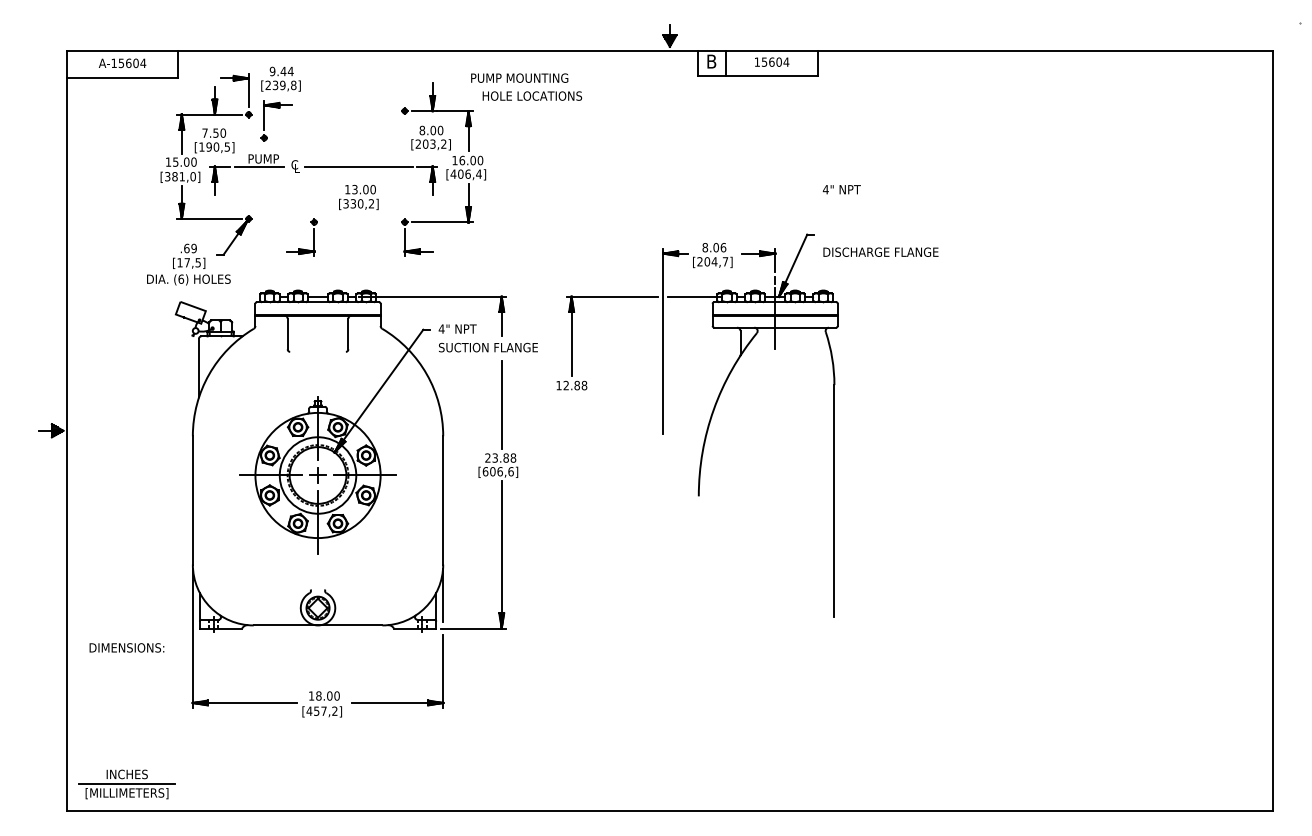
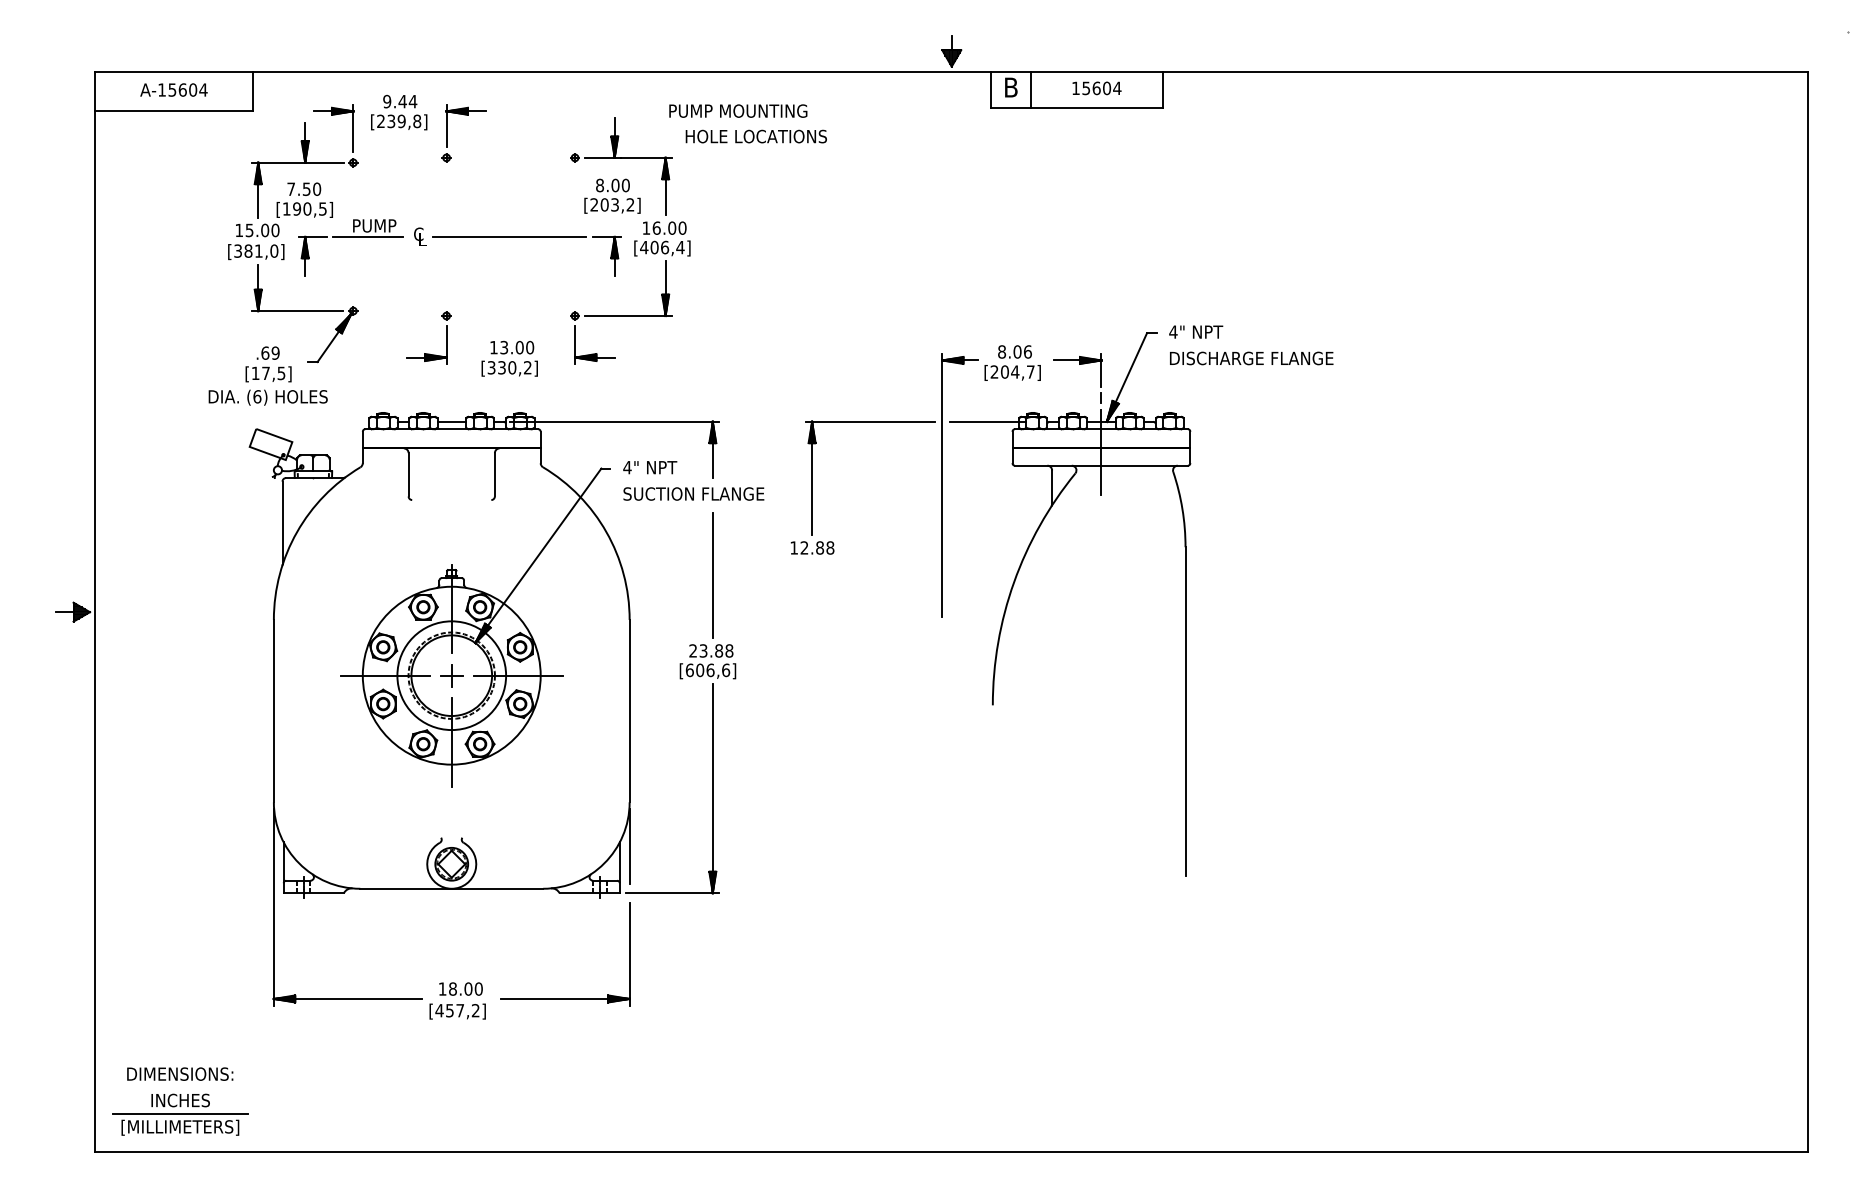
part: (276, 108) -> (463, 115), moved
text: (841, 189) -> (1195, 331), moved
text: (358, 197) -> (509, 358), moved
text: (126, 647) -> (179, 1073), moved

